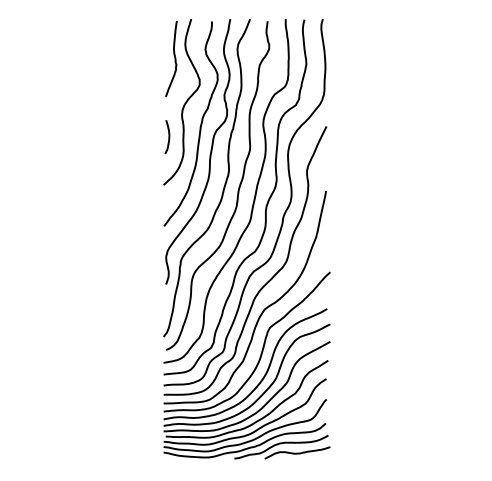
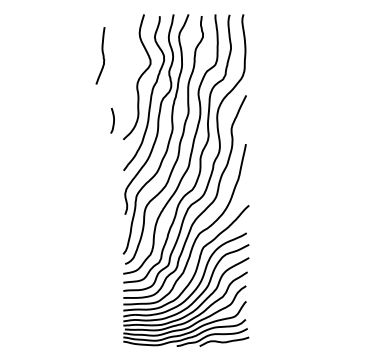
curve: (174, 59) -> (102, 56), moved
curve: (168, 137) -> (113, 121), moved

